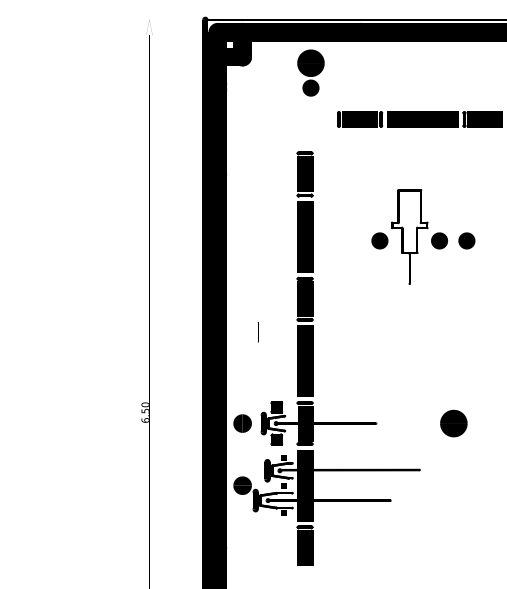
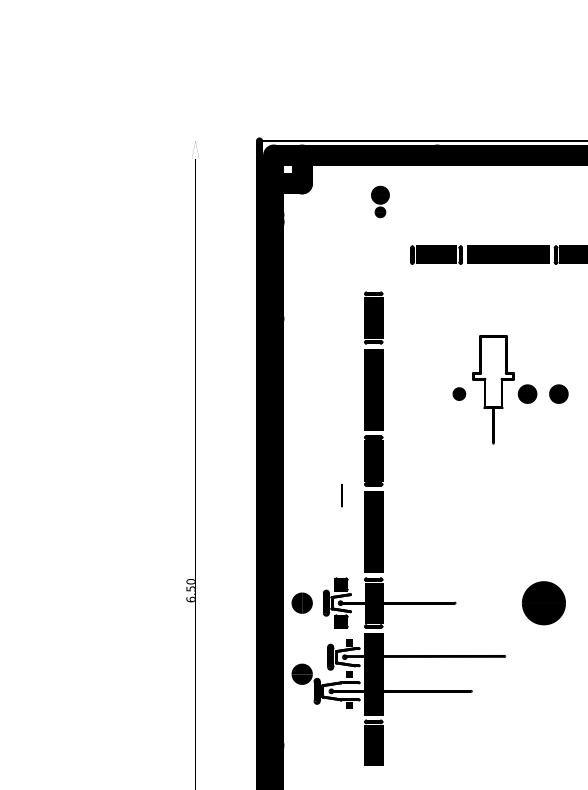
part: (311, 72) -> (380, 201), size x0.6
part: (380, 240) -> (459, 393), size x0.7
line: (257, 332) -> (341, 495), moved
part: (453, 422) -> (543, 602), size x1.4

